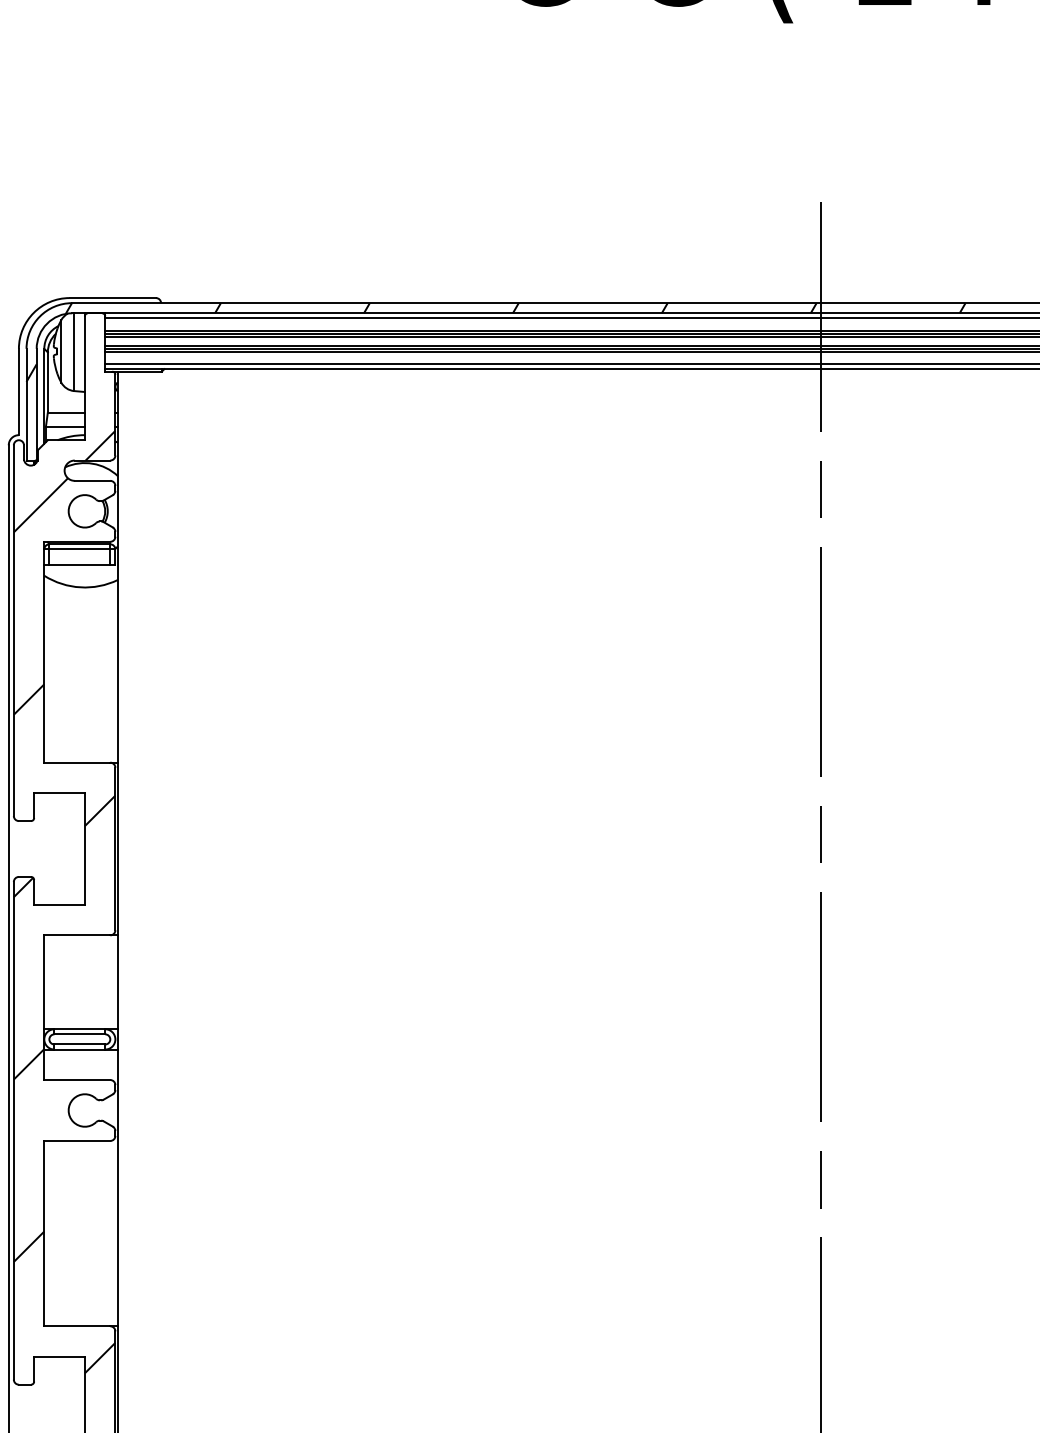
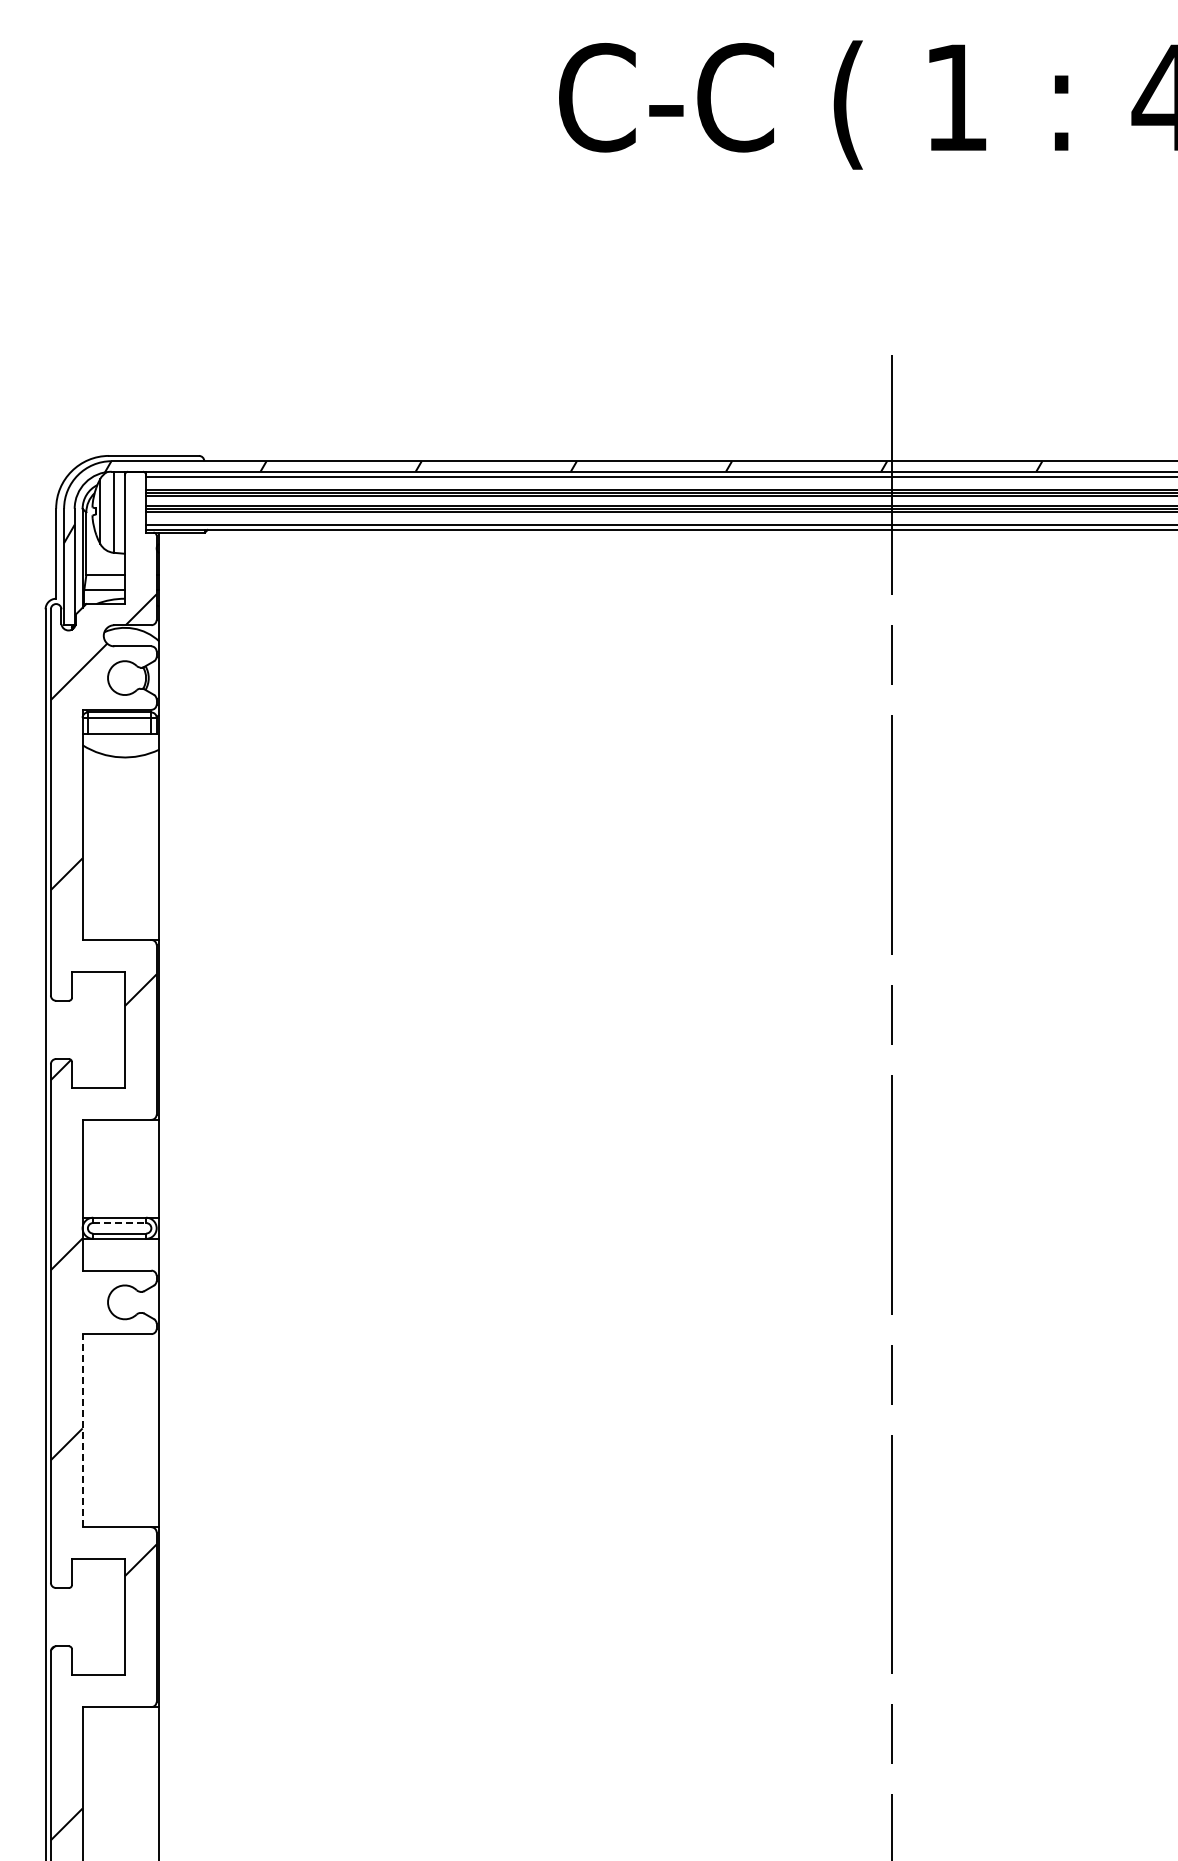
line: (80, 1034) -> (120, 1223), solid -> dashed
line: (44, 1233) -> (82, 1430), solid -> dashed

